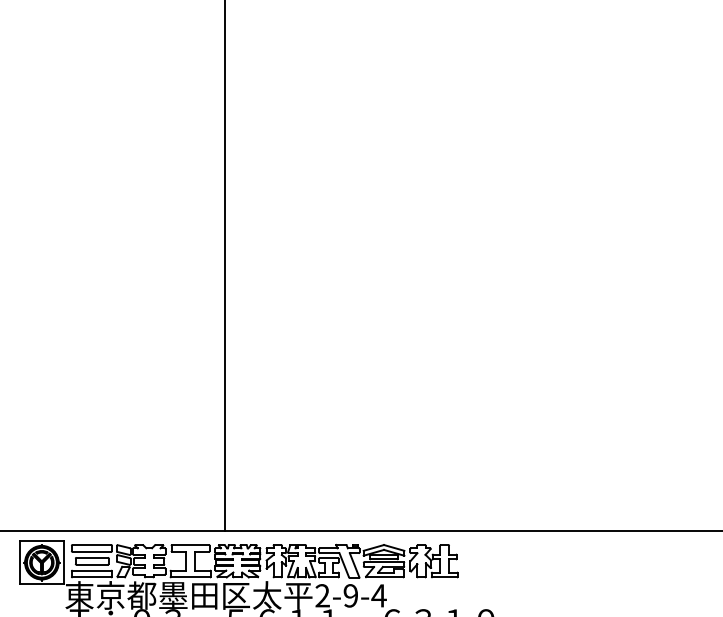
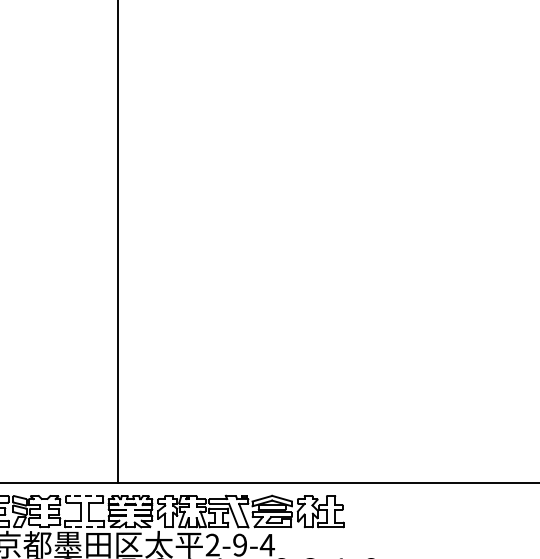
line: (190, 545) -> (84, 496), solid -> dashed
line: (190, 577) -> (84, 527), solid -> dashed

